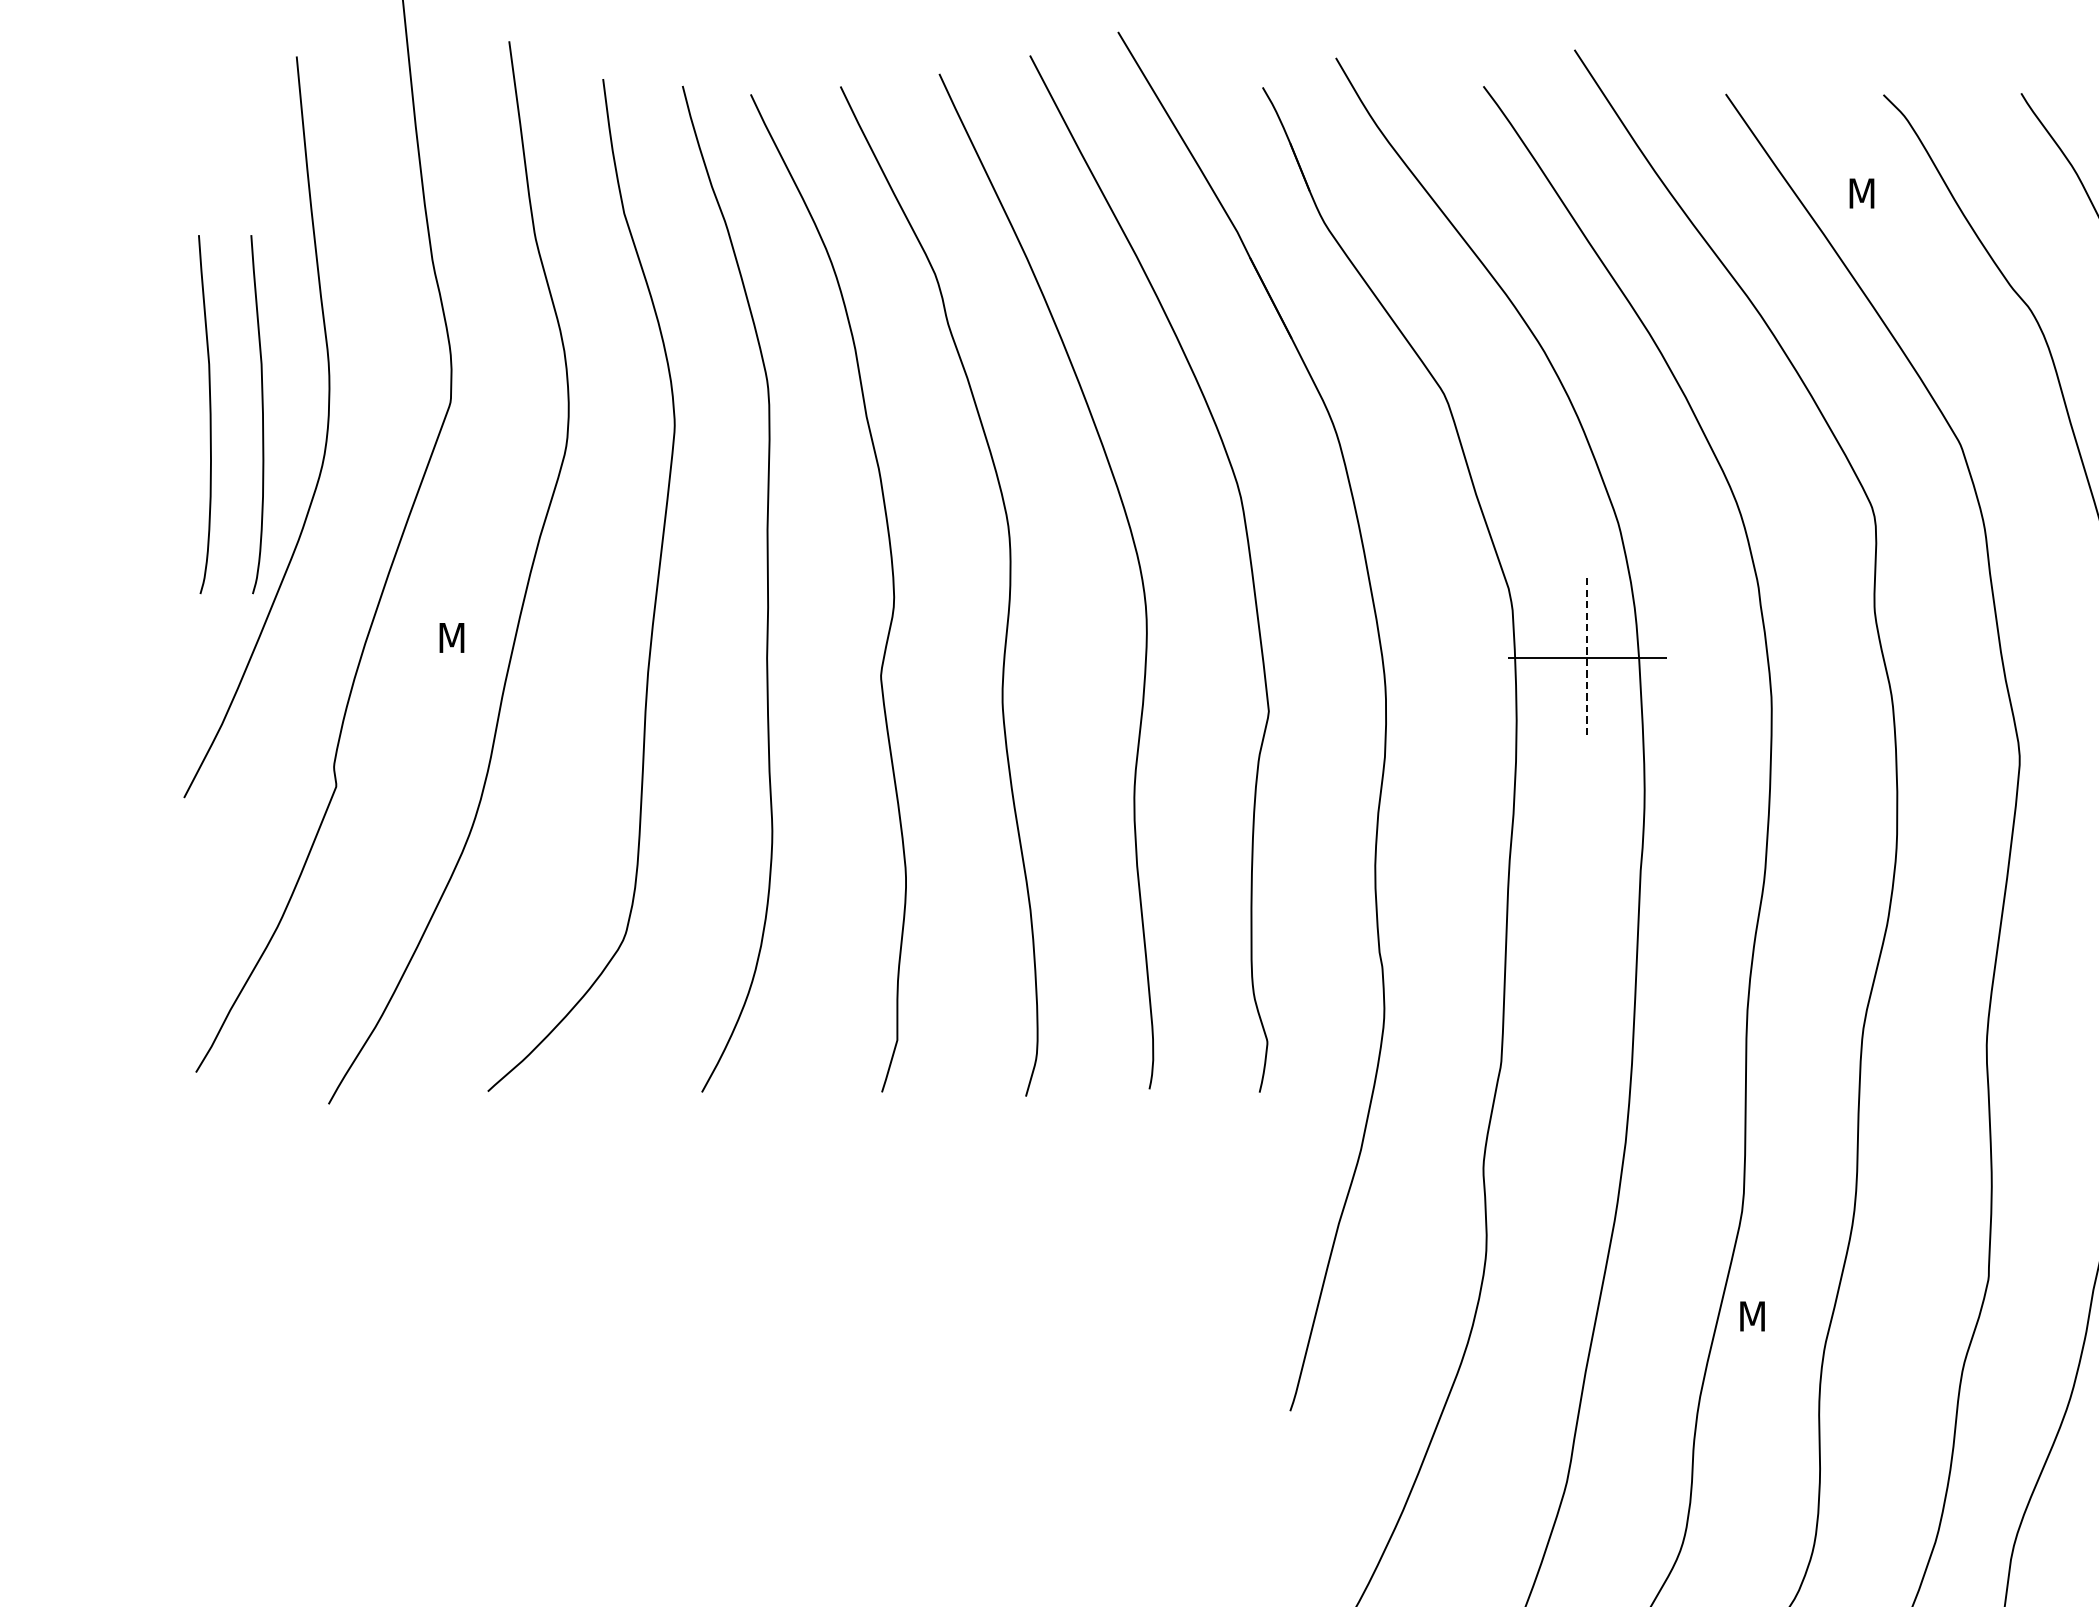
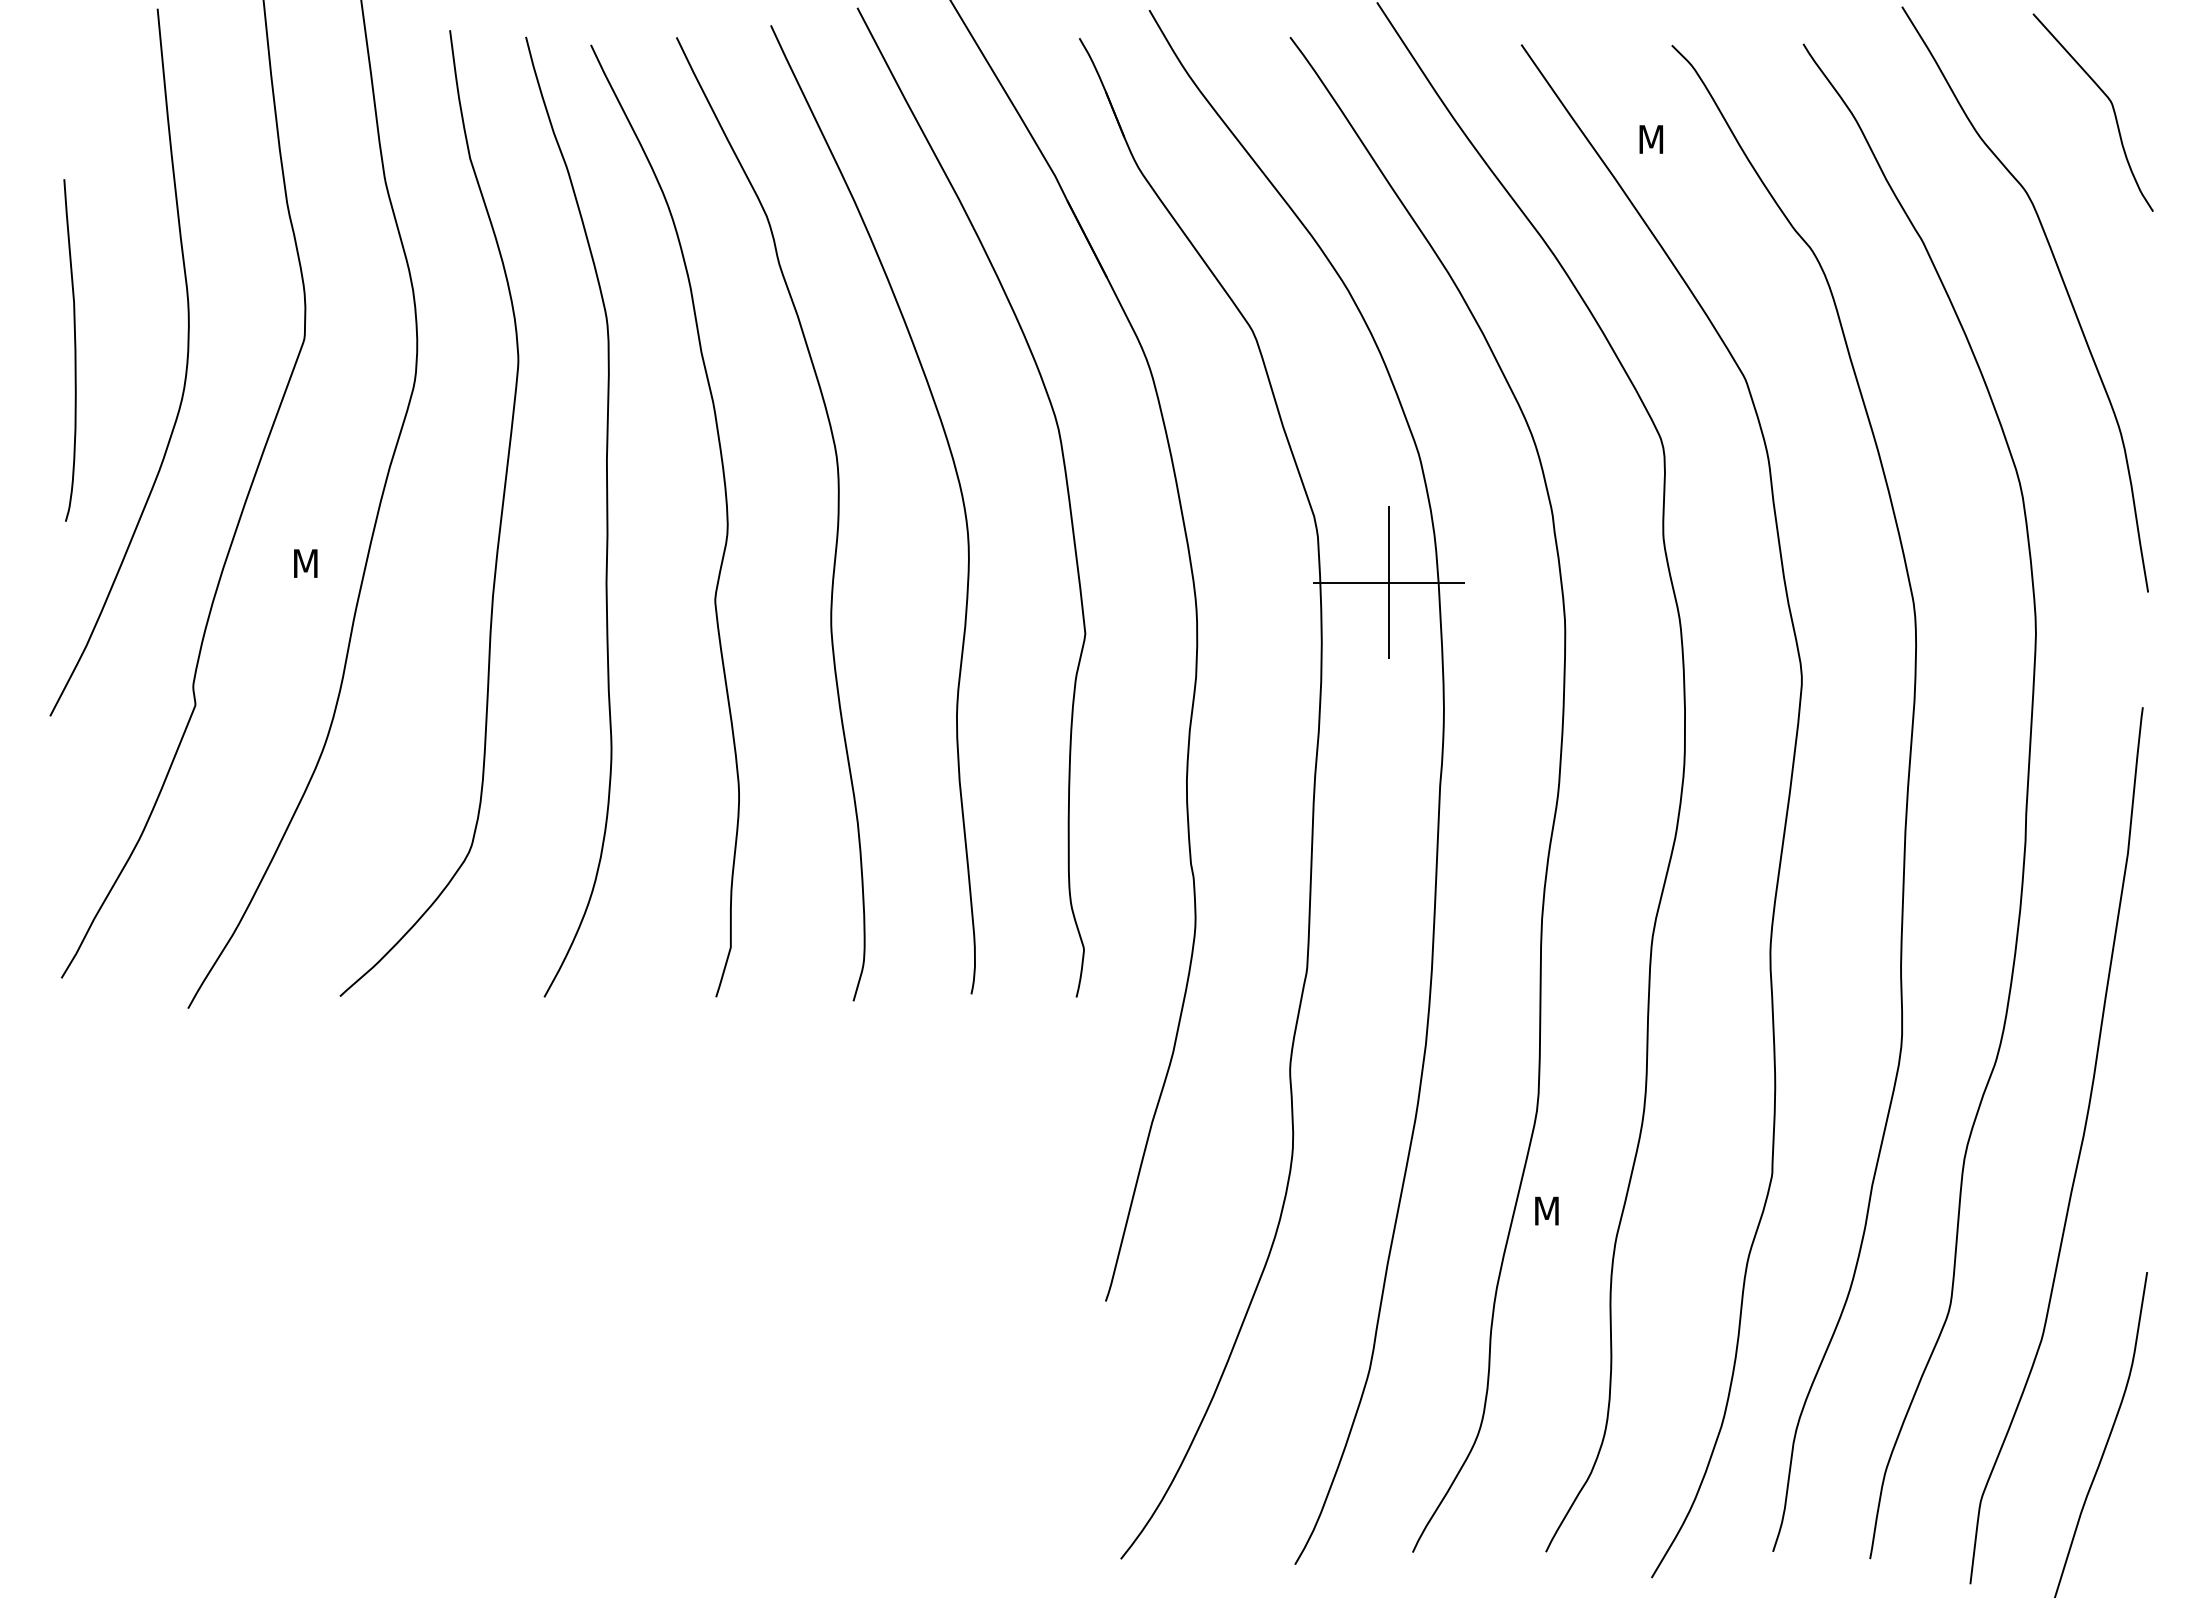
curve: (262, 414) -> (124, 350), removed
line: (1587, 658) -> (1389, 583), dashed -> solid

